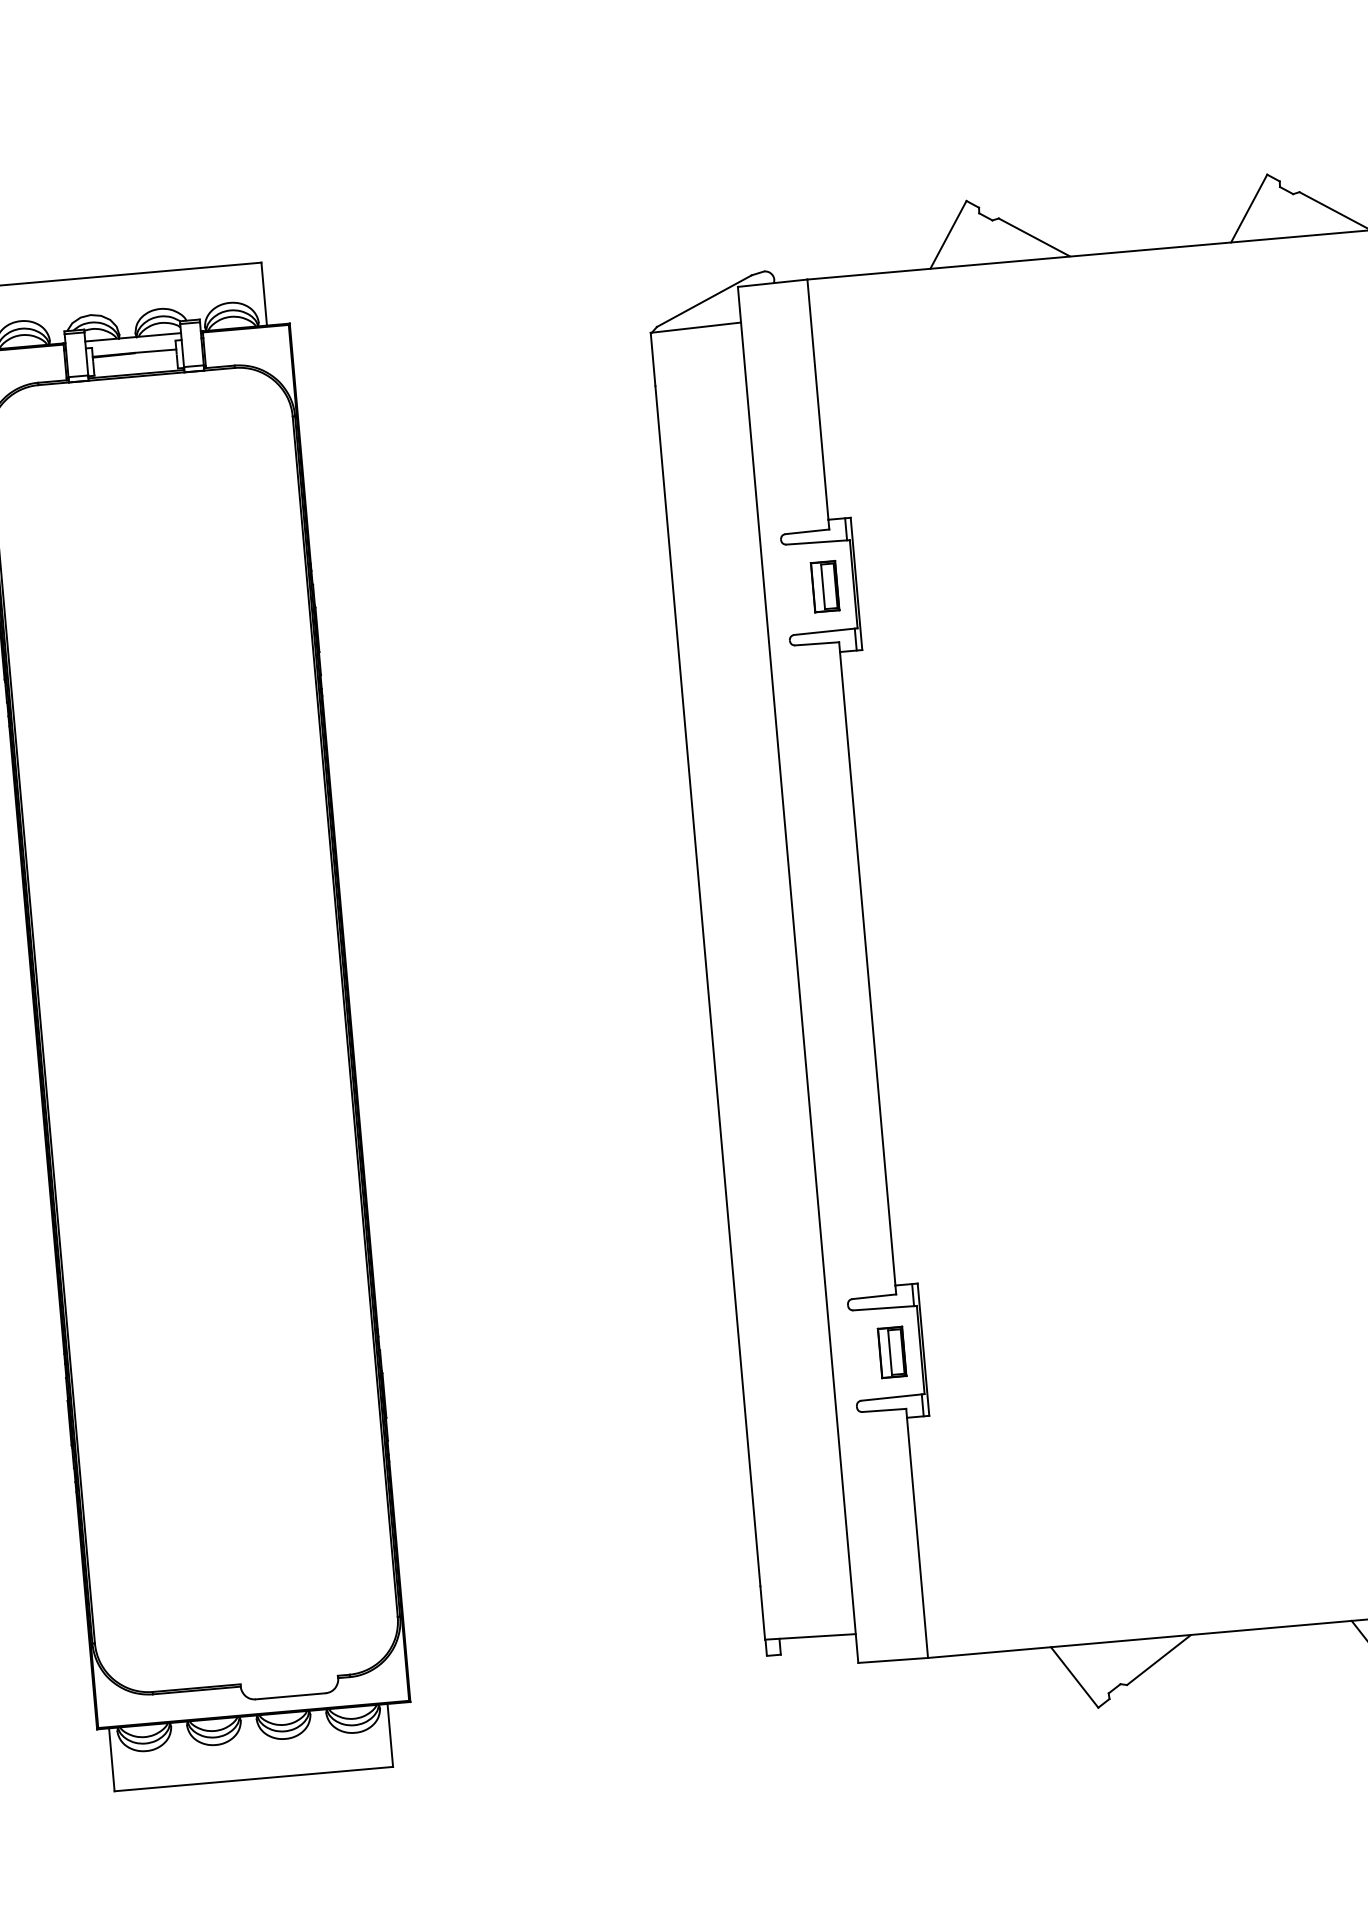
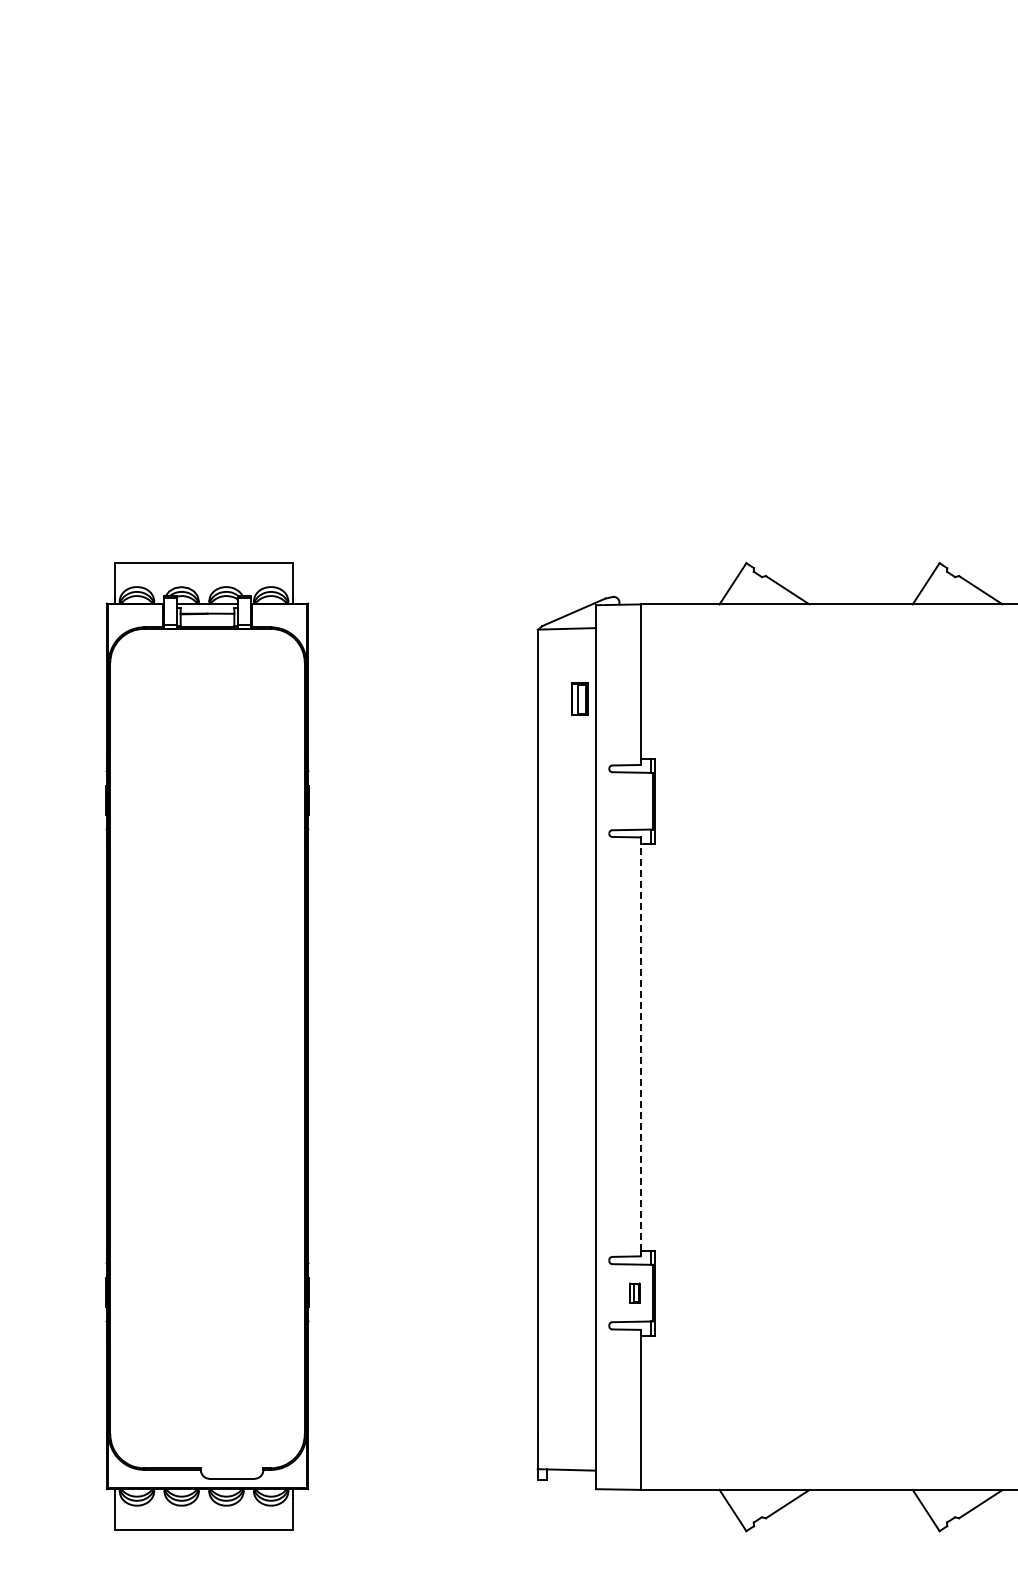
part: (824, 587) -> (579, 699), moved
line: (867, 967) -> (640, 1046), solid -> dashed
part: (891, 1351) -> (634, 1292), size x0.6

